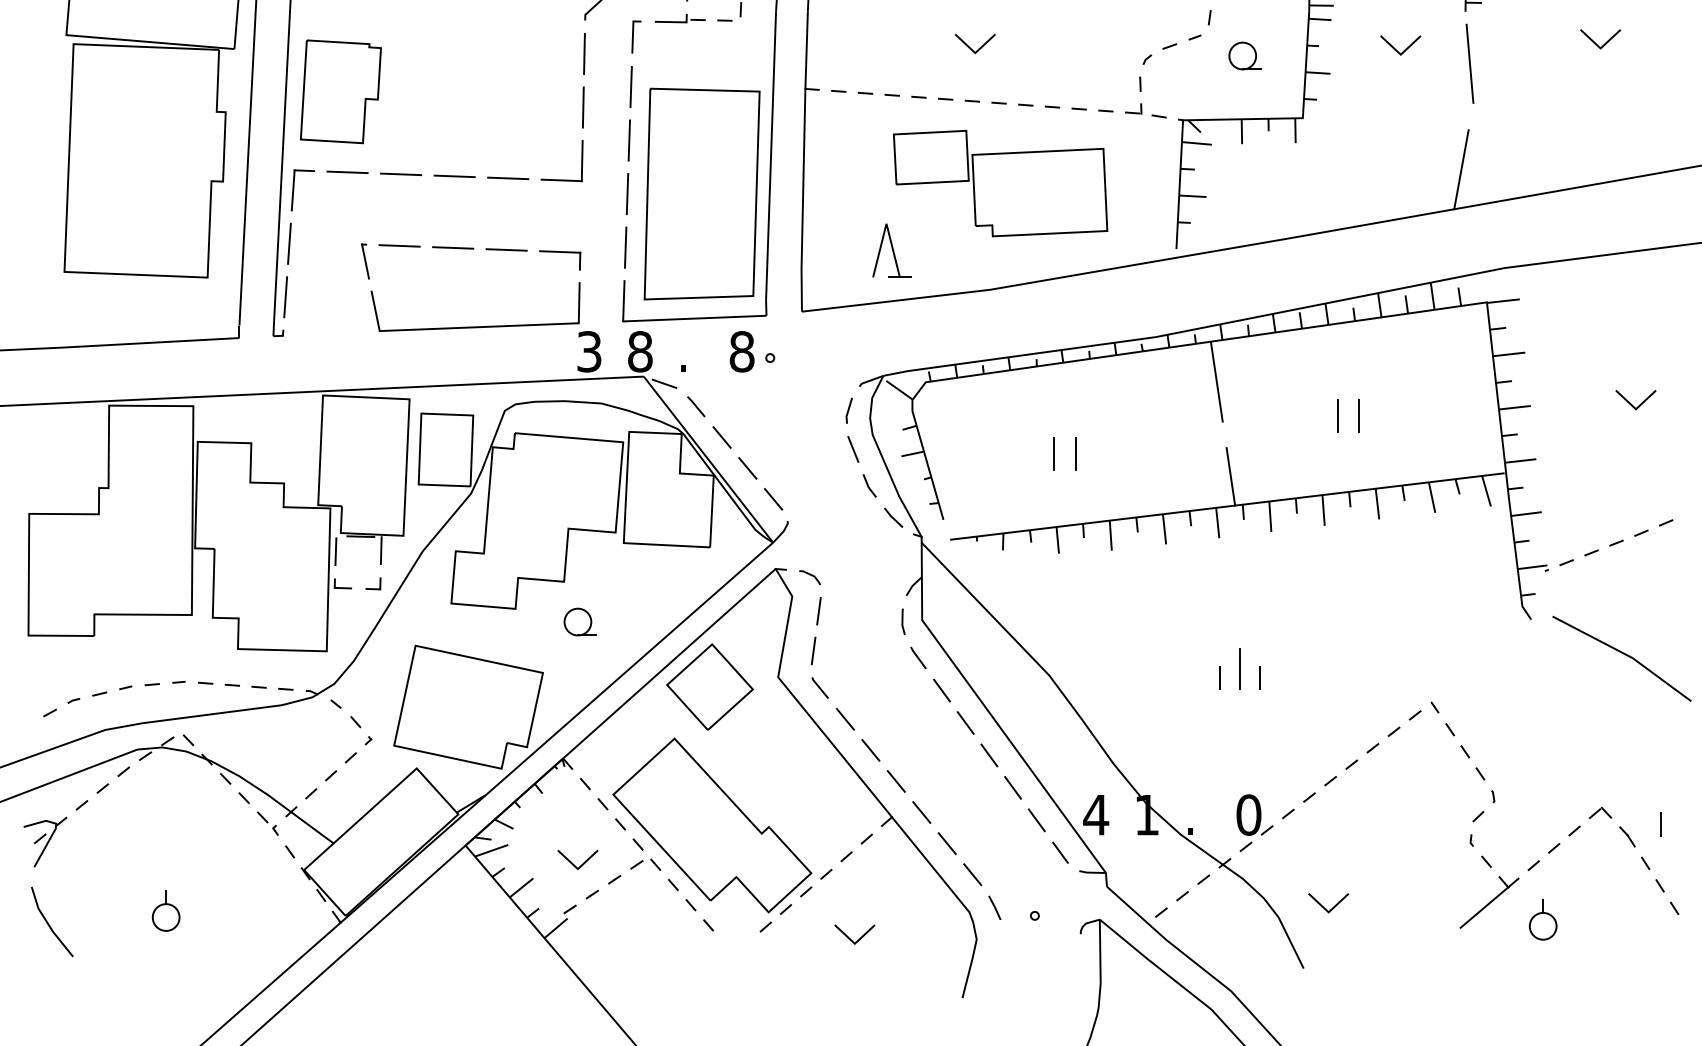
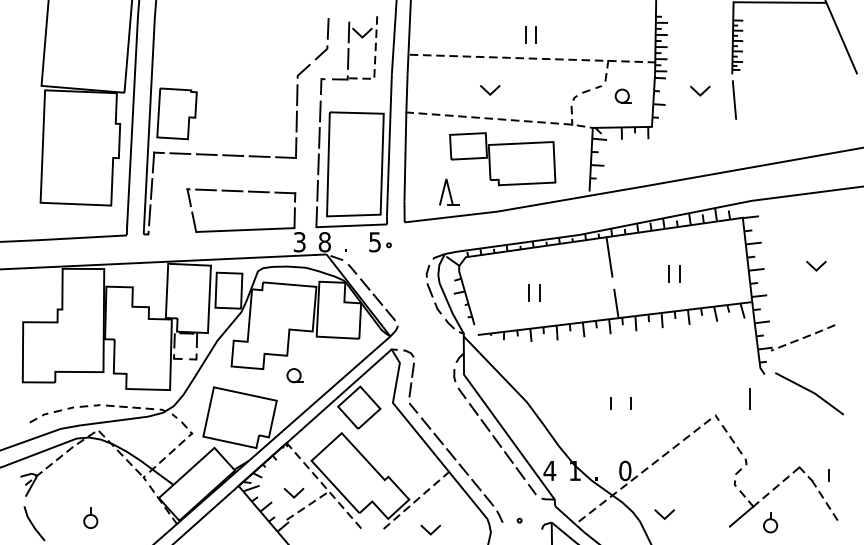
line: (1595, 40) -> (796, 88), removed
line: (1459, 168) -> (729, 151), removed
text: (742, 352) -> (375, 242), 8 -> 5
line: (1239, 668) -> (749, 398), moved

